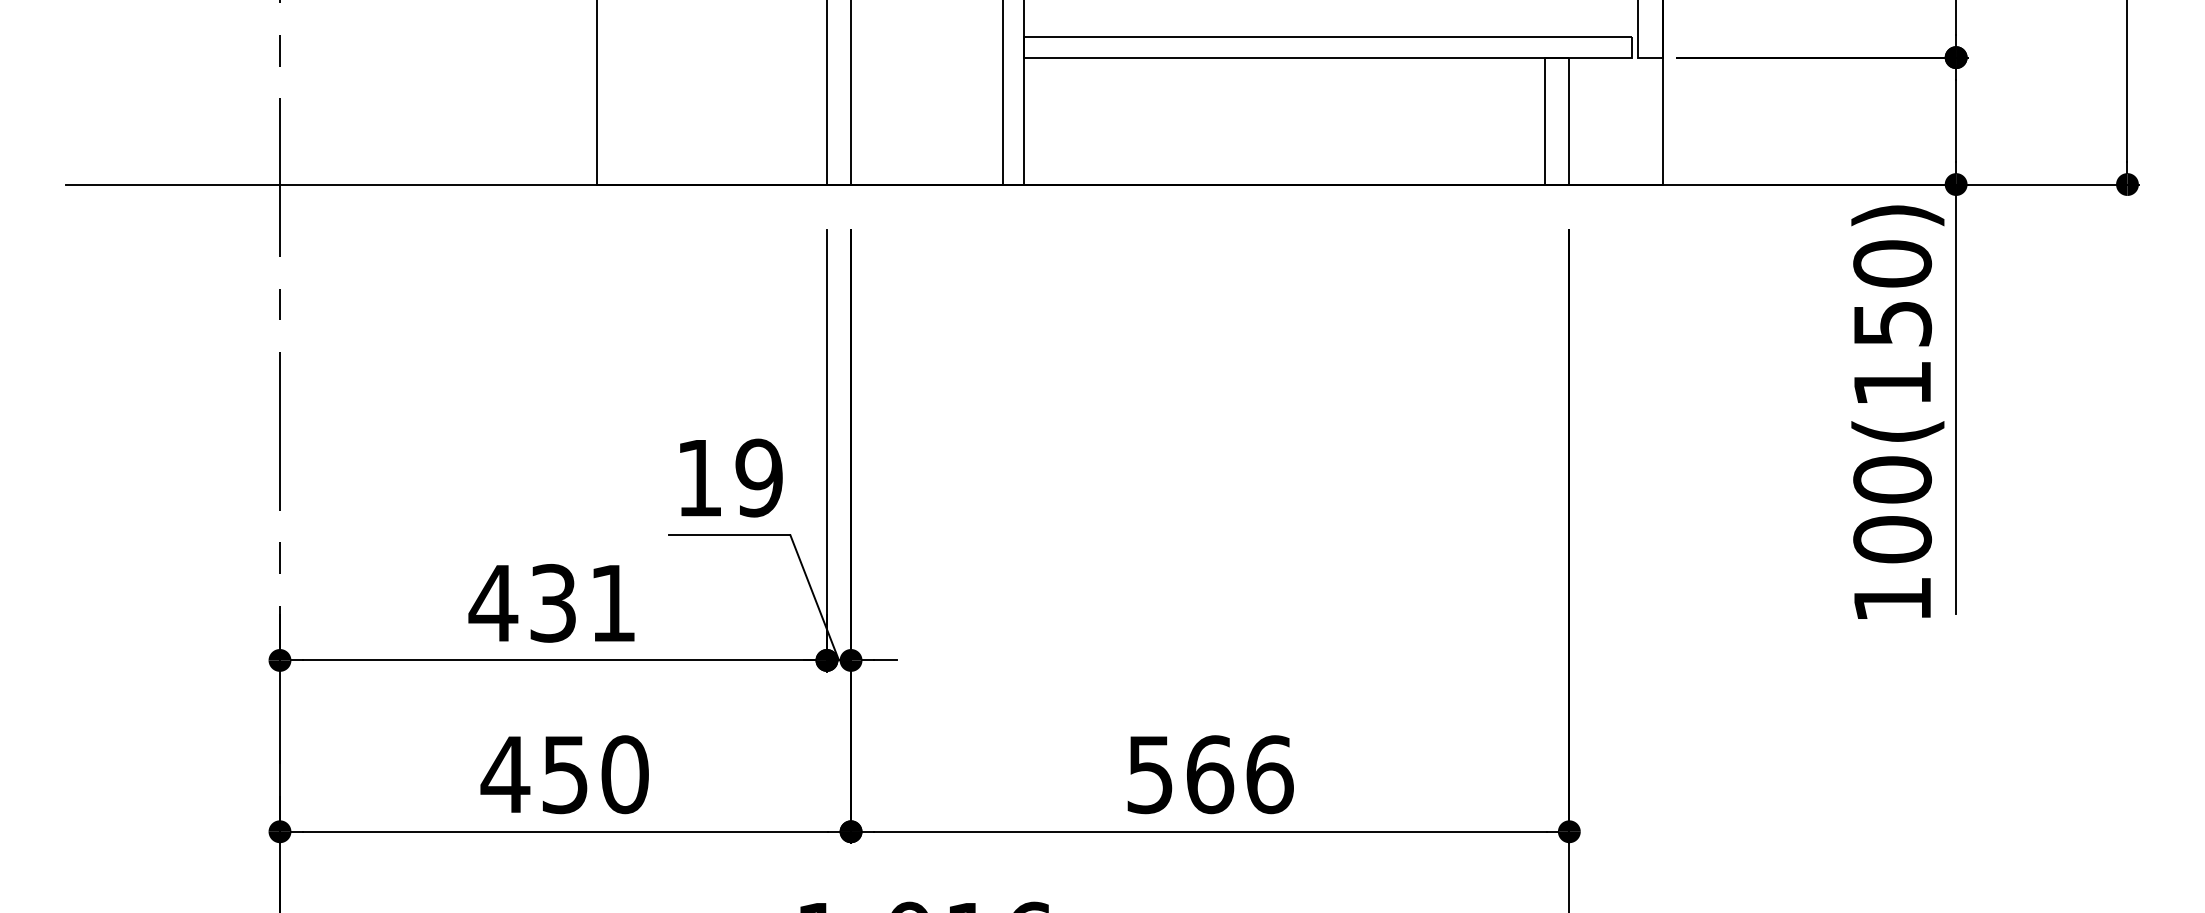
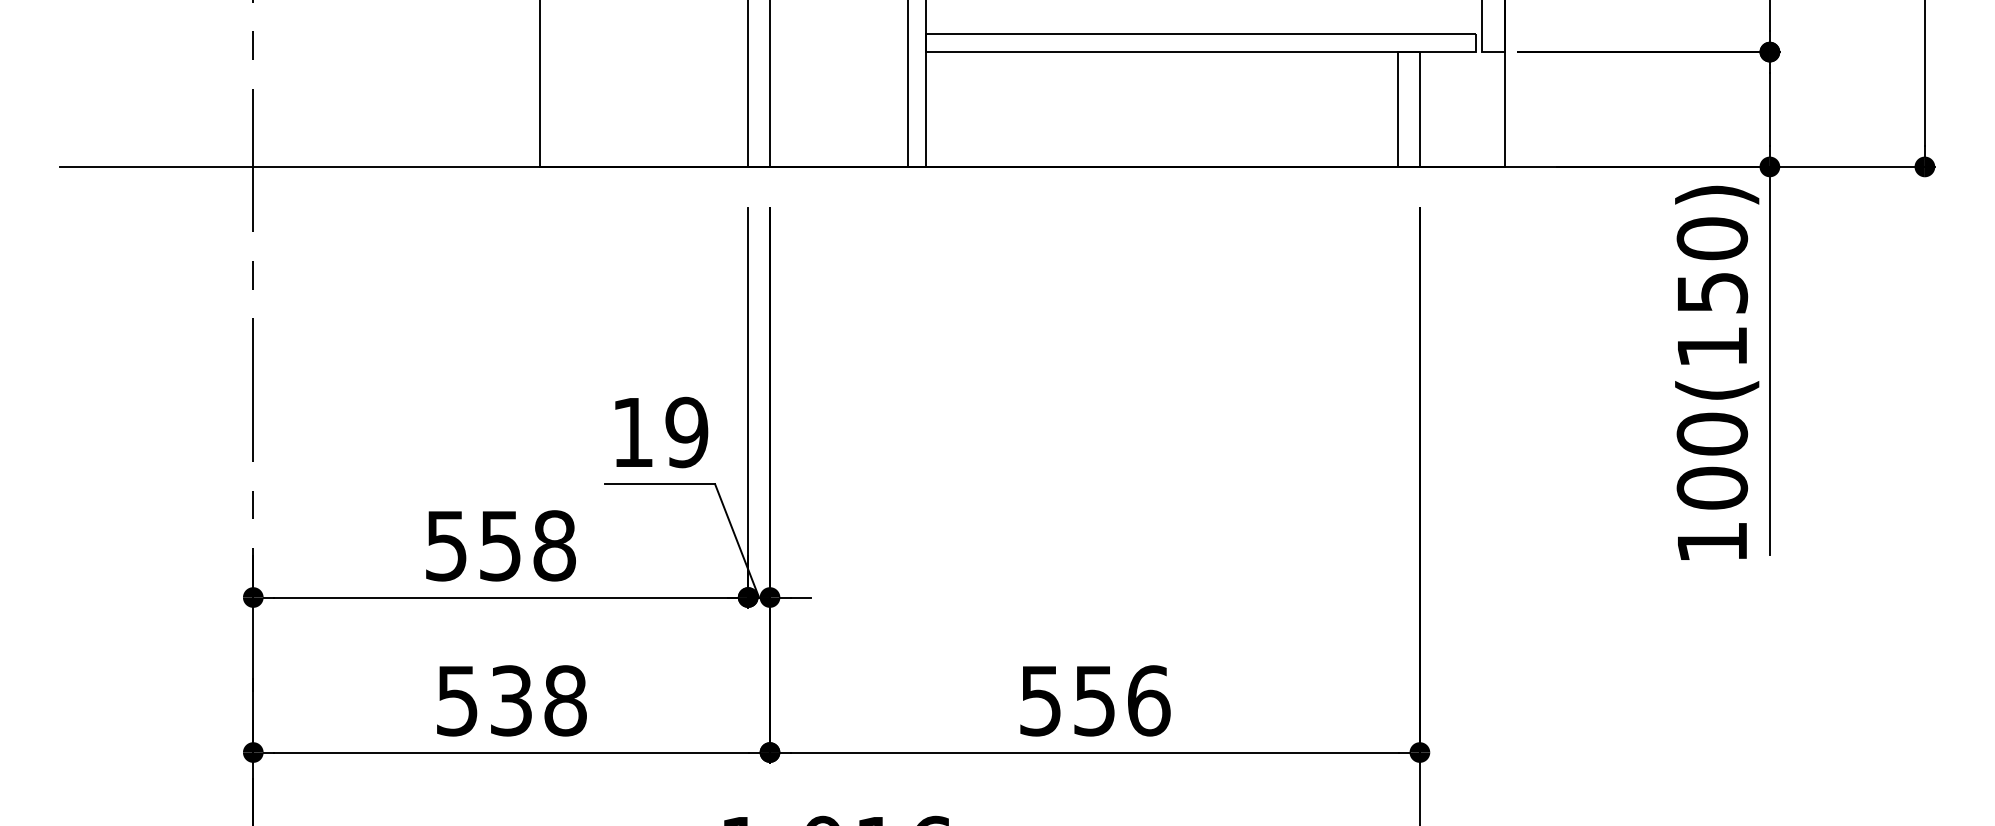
text: (552, 602) -> (499, 545), 431 -> 558
text: (564, 774) -> (510, 700), 450 -> 538
text: (1210, 774) -> (1095, 700), 566 -> 556

